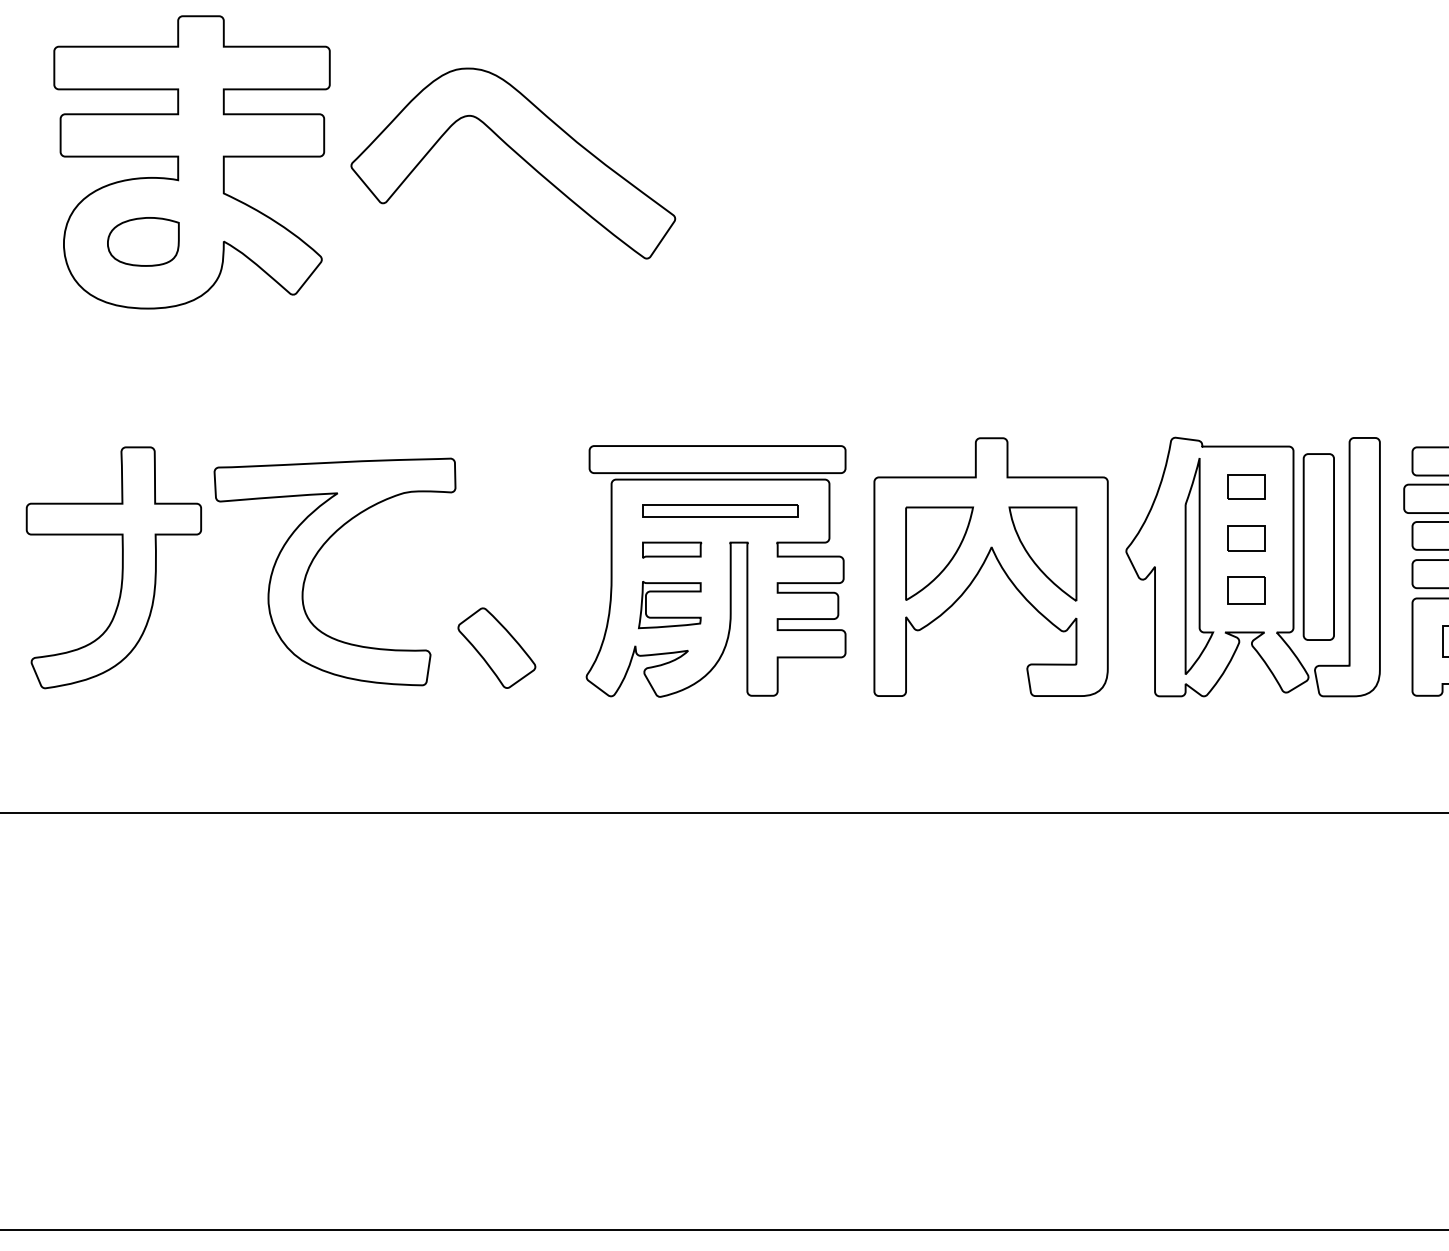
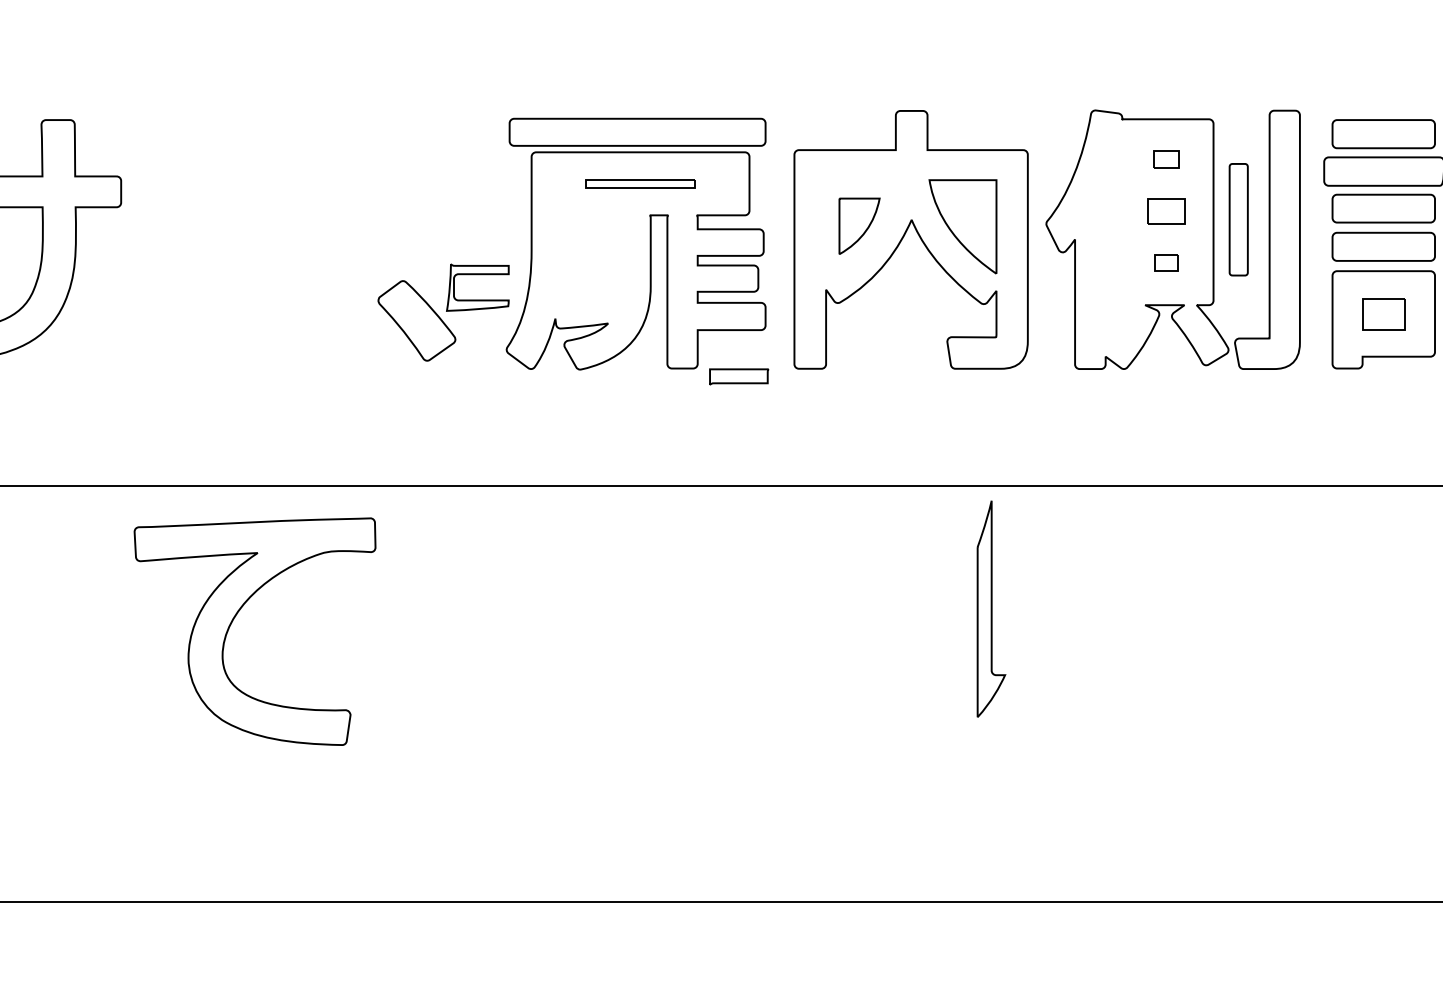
part: (1246, 486) -> (1166, 159), size x0.7
part: (720, 510) -> (640, 183), size x0.7
part: (1318, 546) -> (1238, 219), size x0.6
part: (672, 549) -> (739, 376), moved
part: (939, 553) -> (859, 226), size x0.6
part: (313, 561) -> (233, 621), moved
part: (1199, 566) -> (991, 609), moved
part: (1246, 590) -> (1166, 263), size x0.6
part: (669, 616) -> (477, 299), moved

